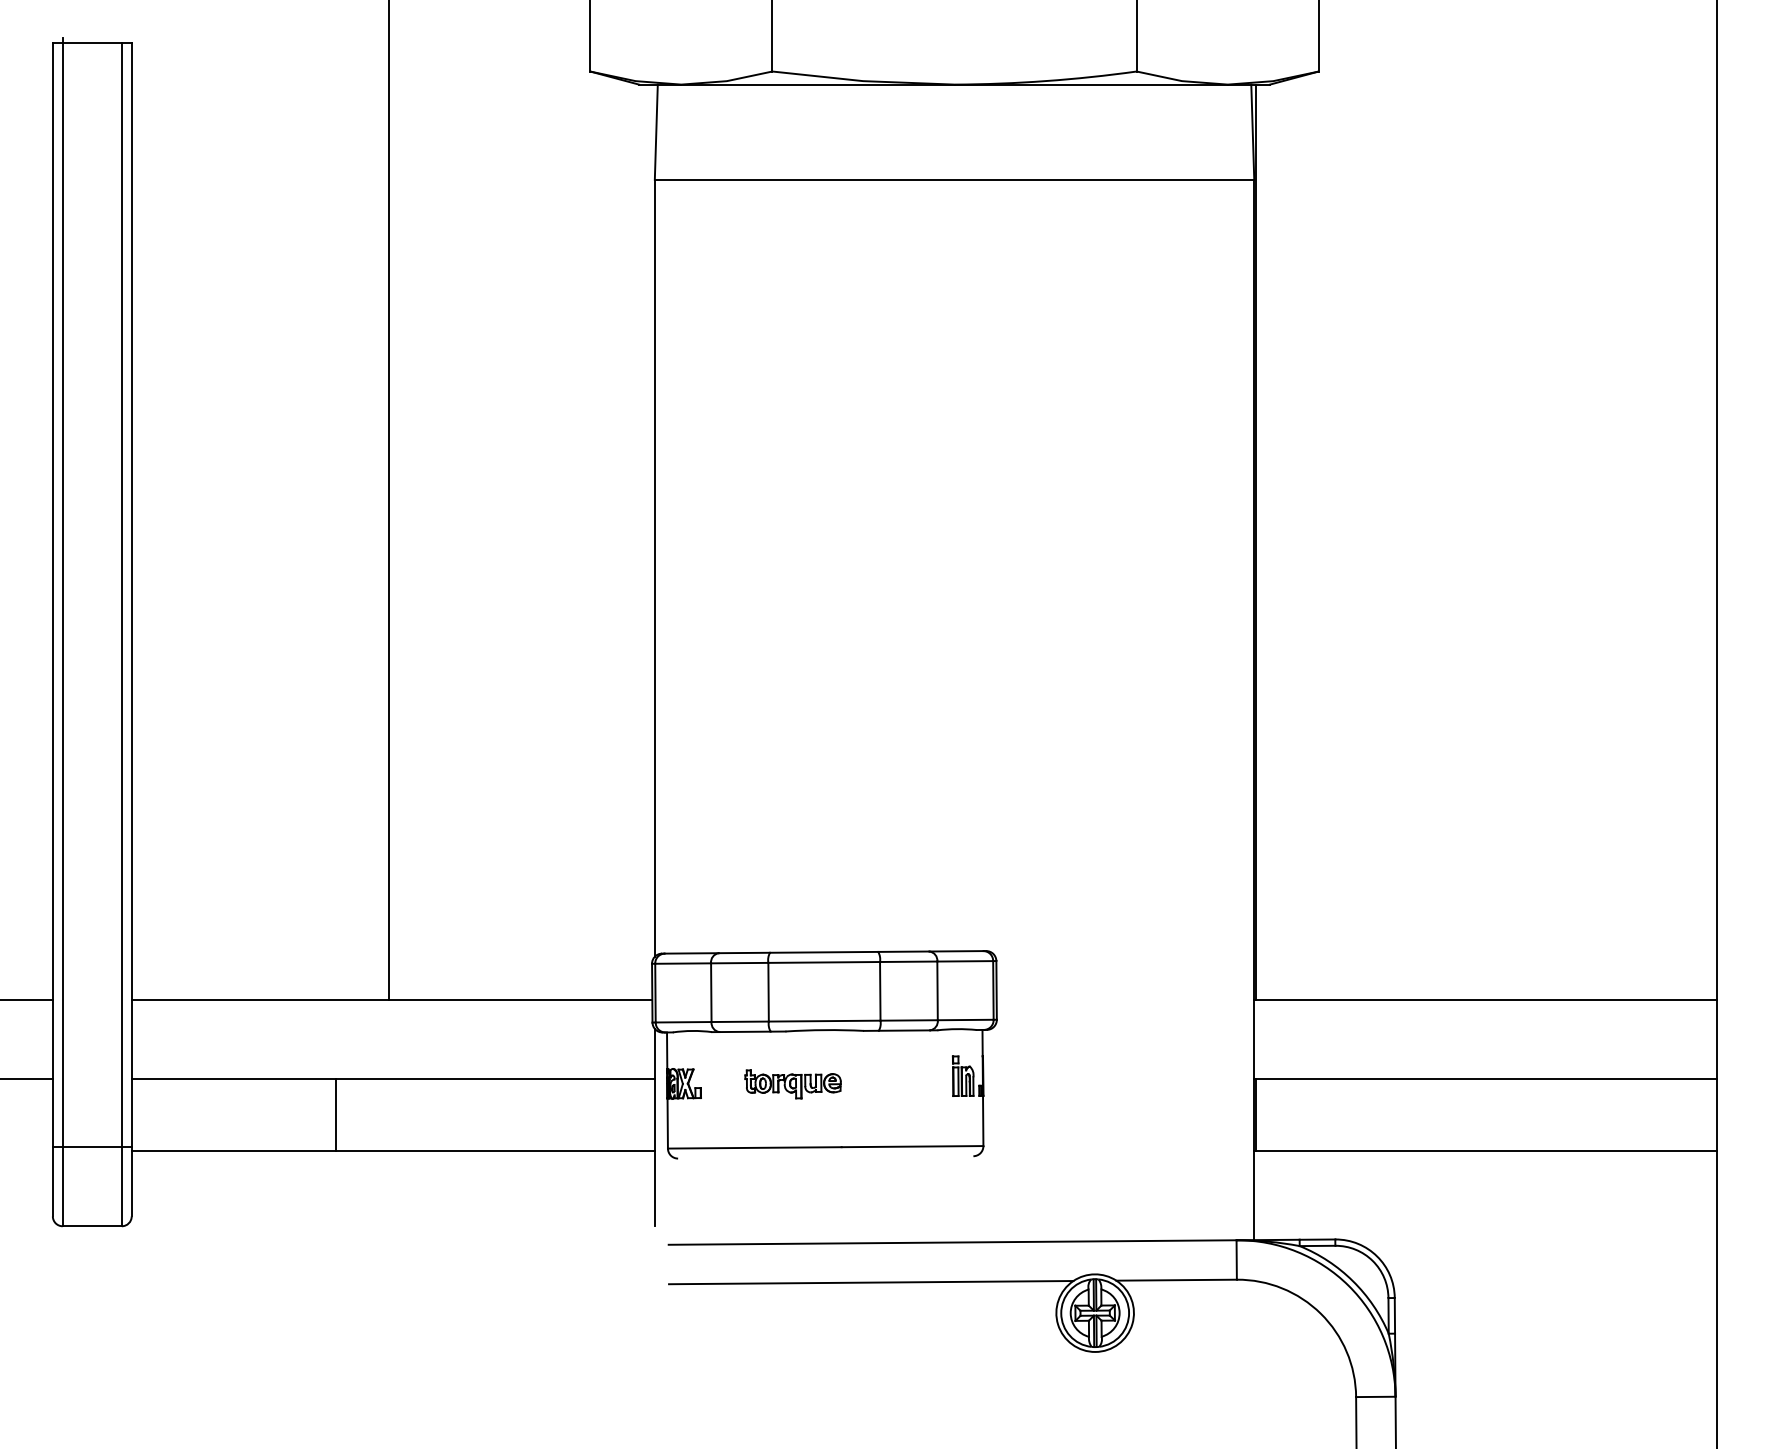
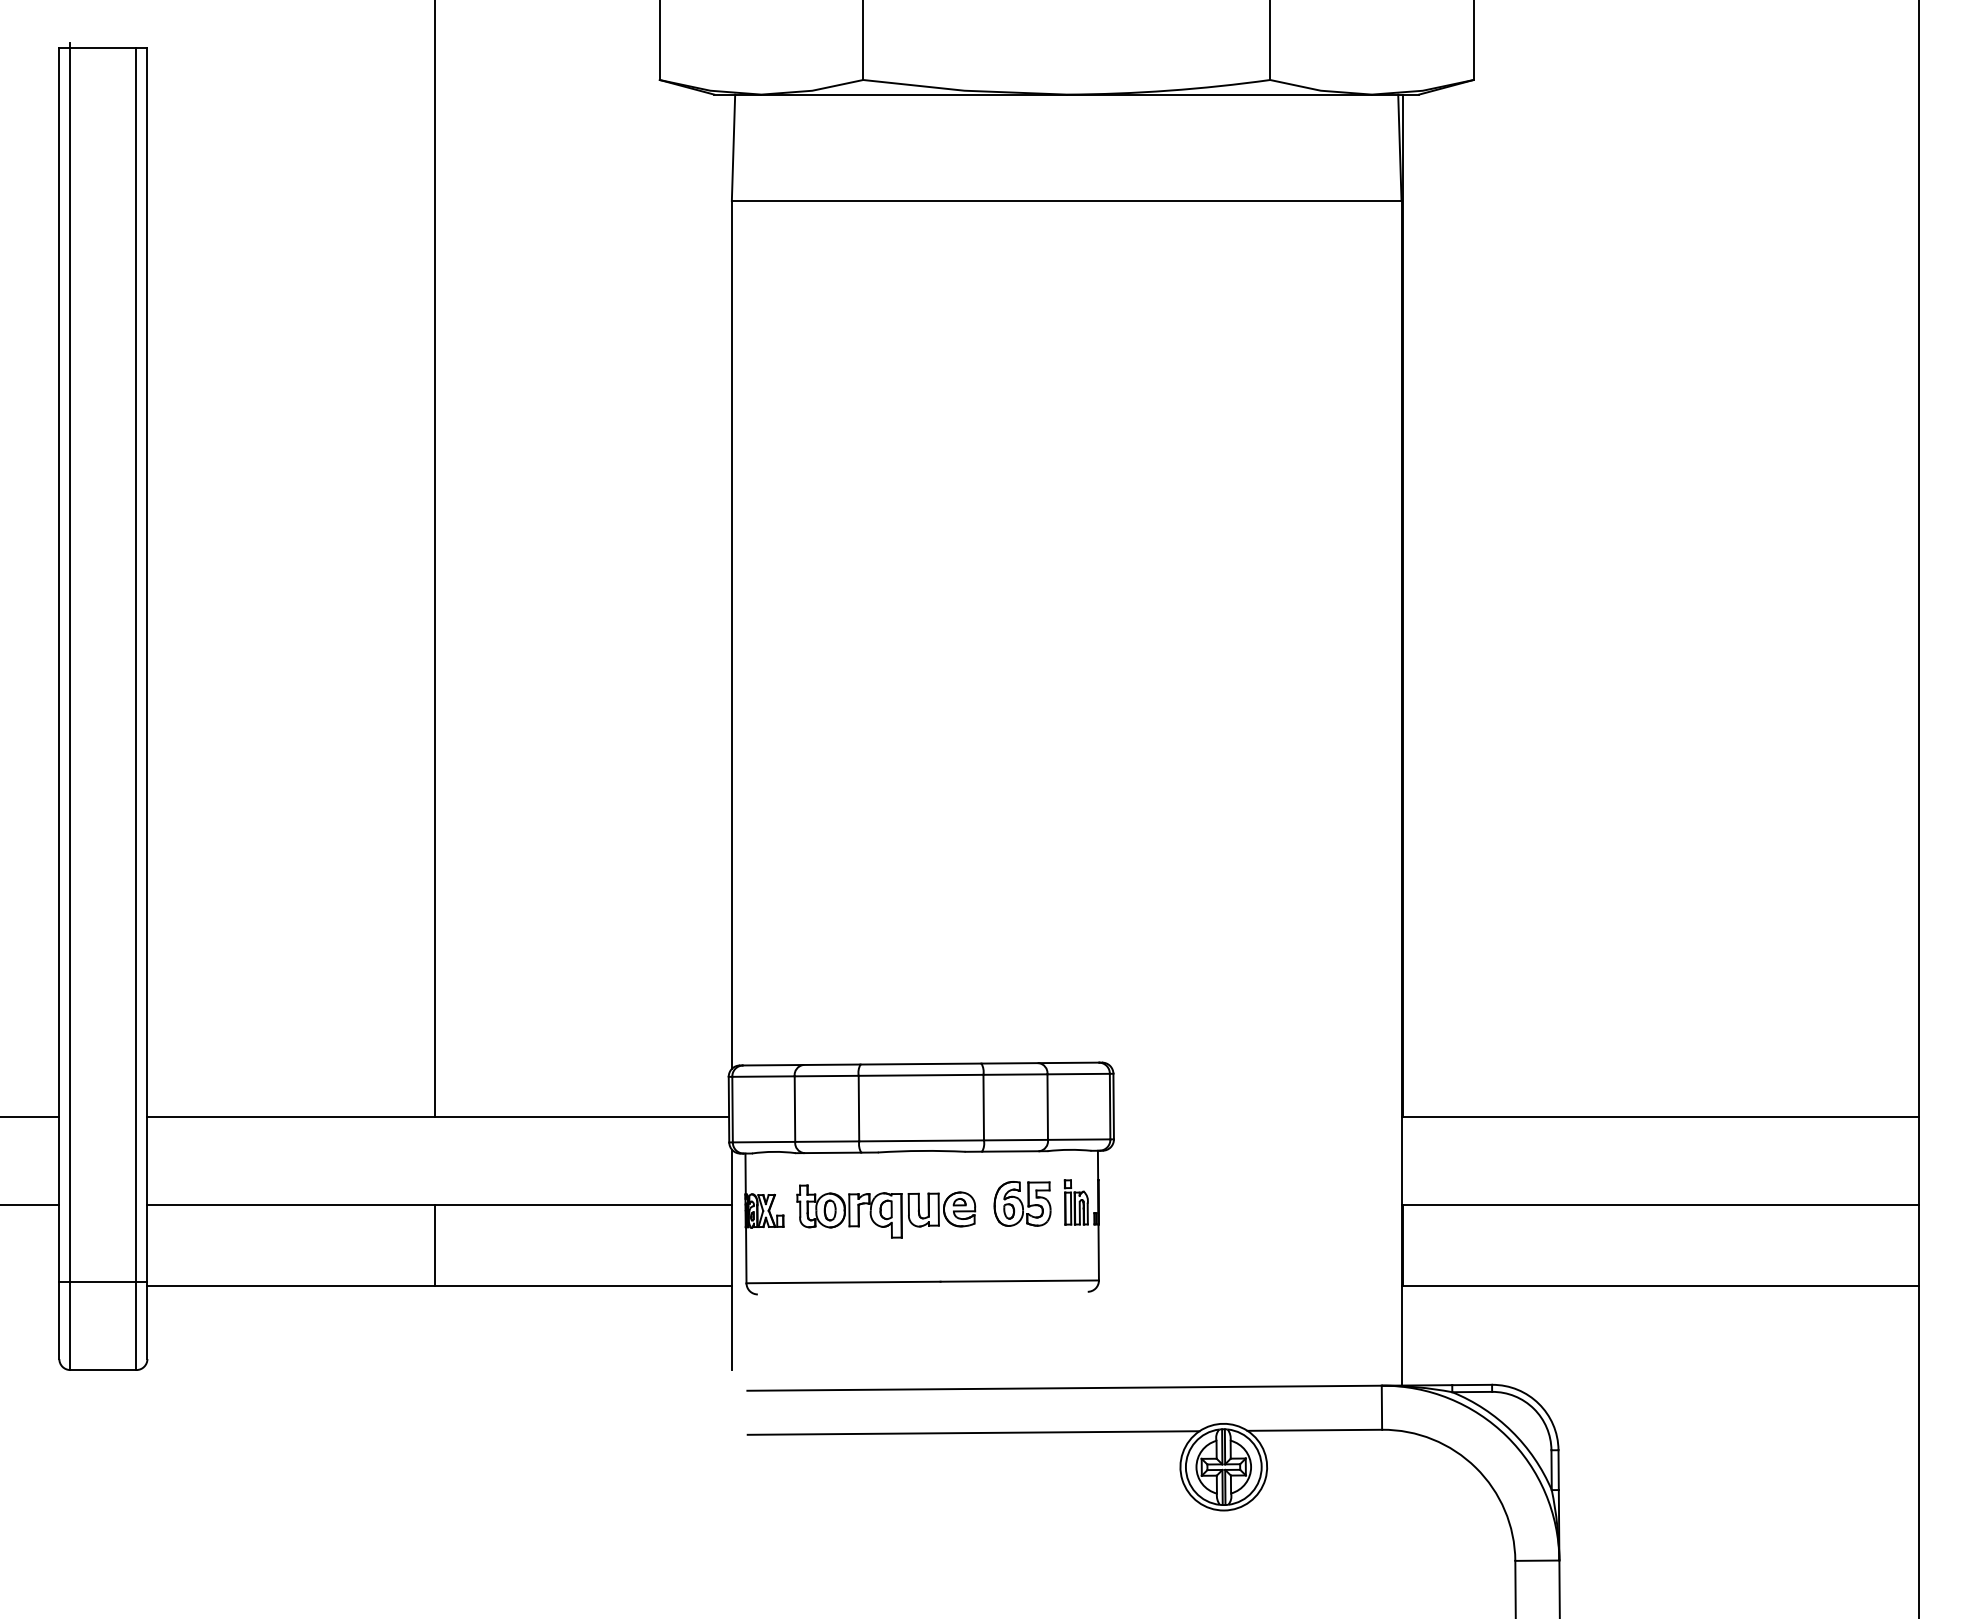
part: (914, 1077) -> (1022, 1203), added
part: (793, 1084) -> (886, 1211), size x1.67
line: (335, 1114) -> (434, 1245), moved

